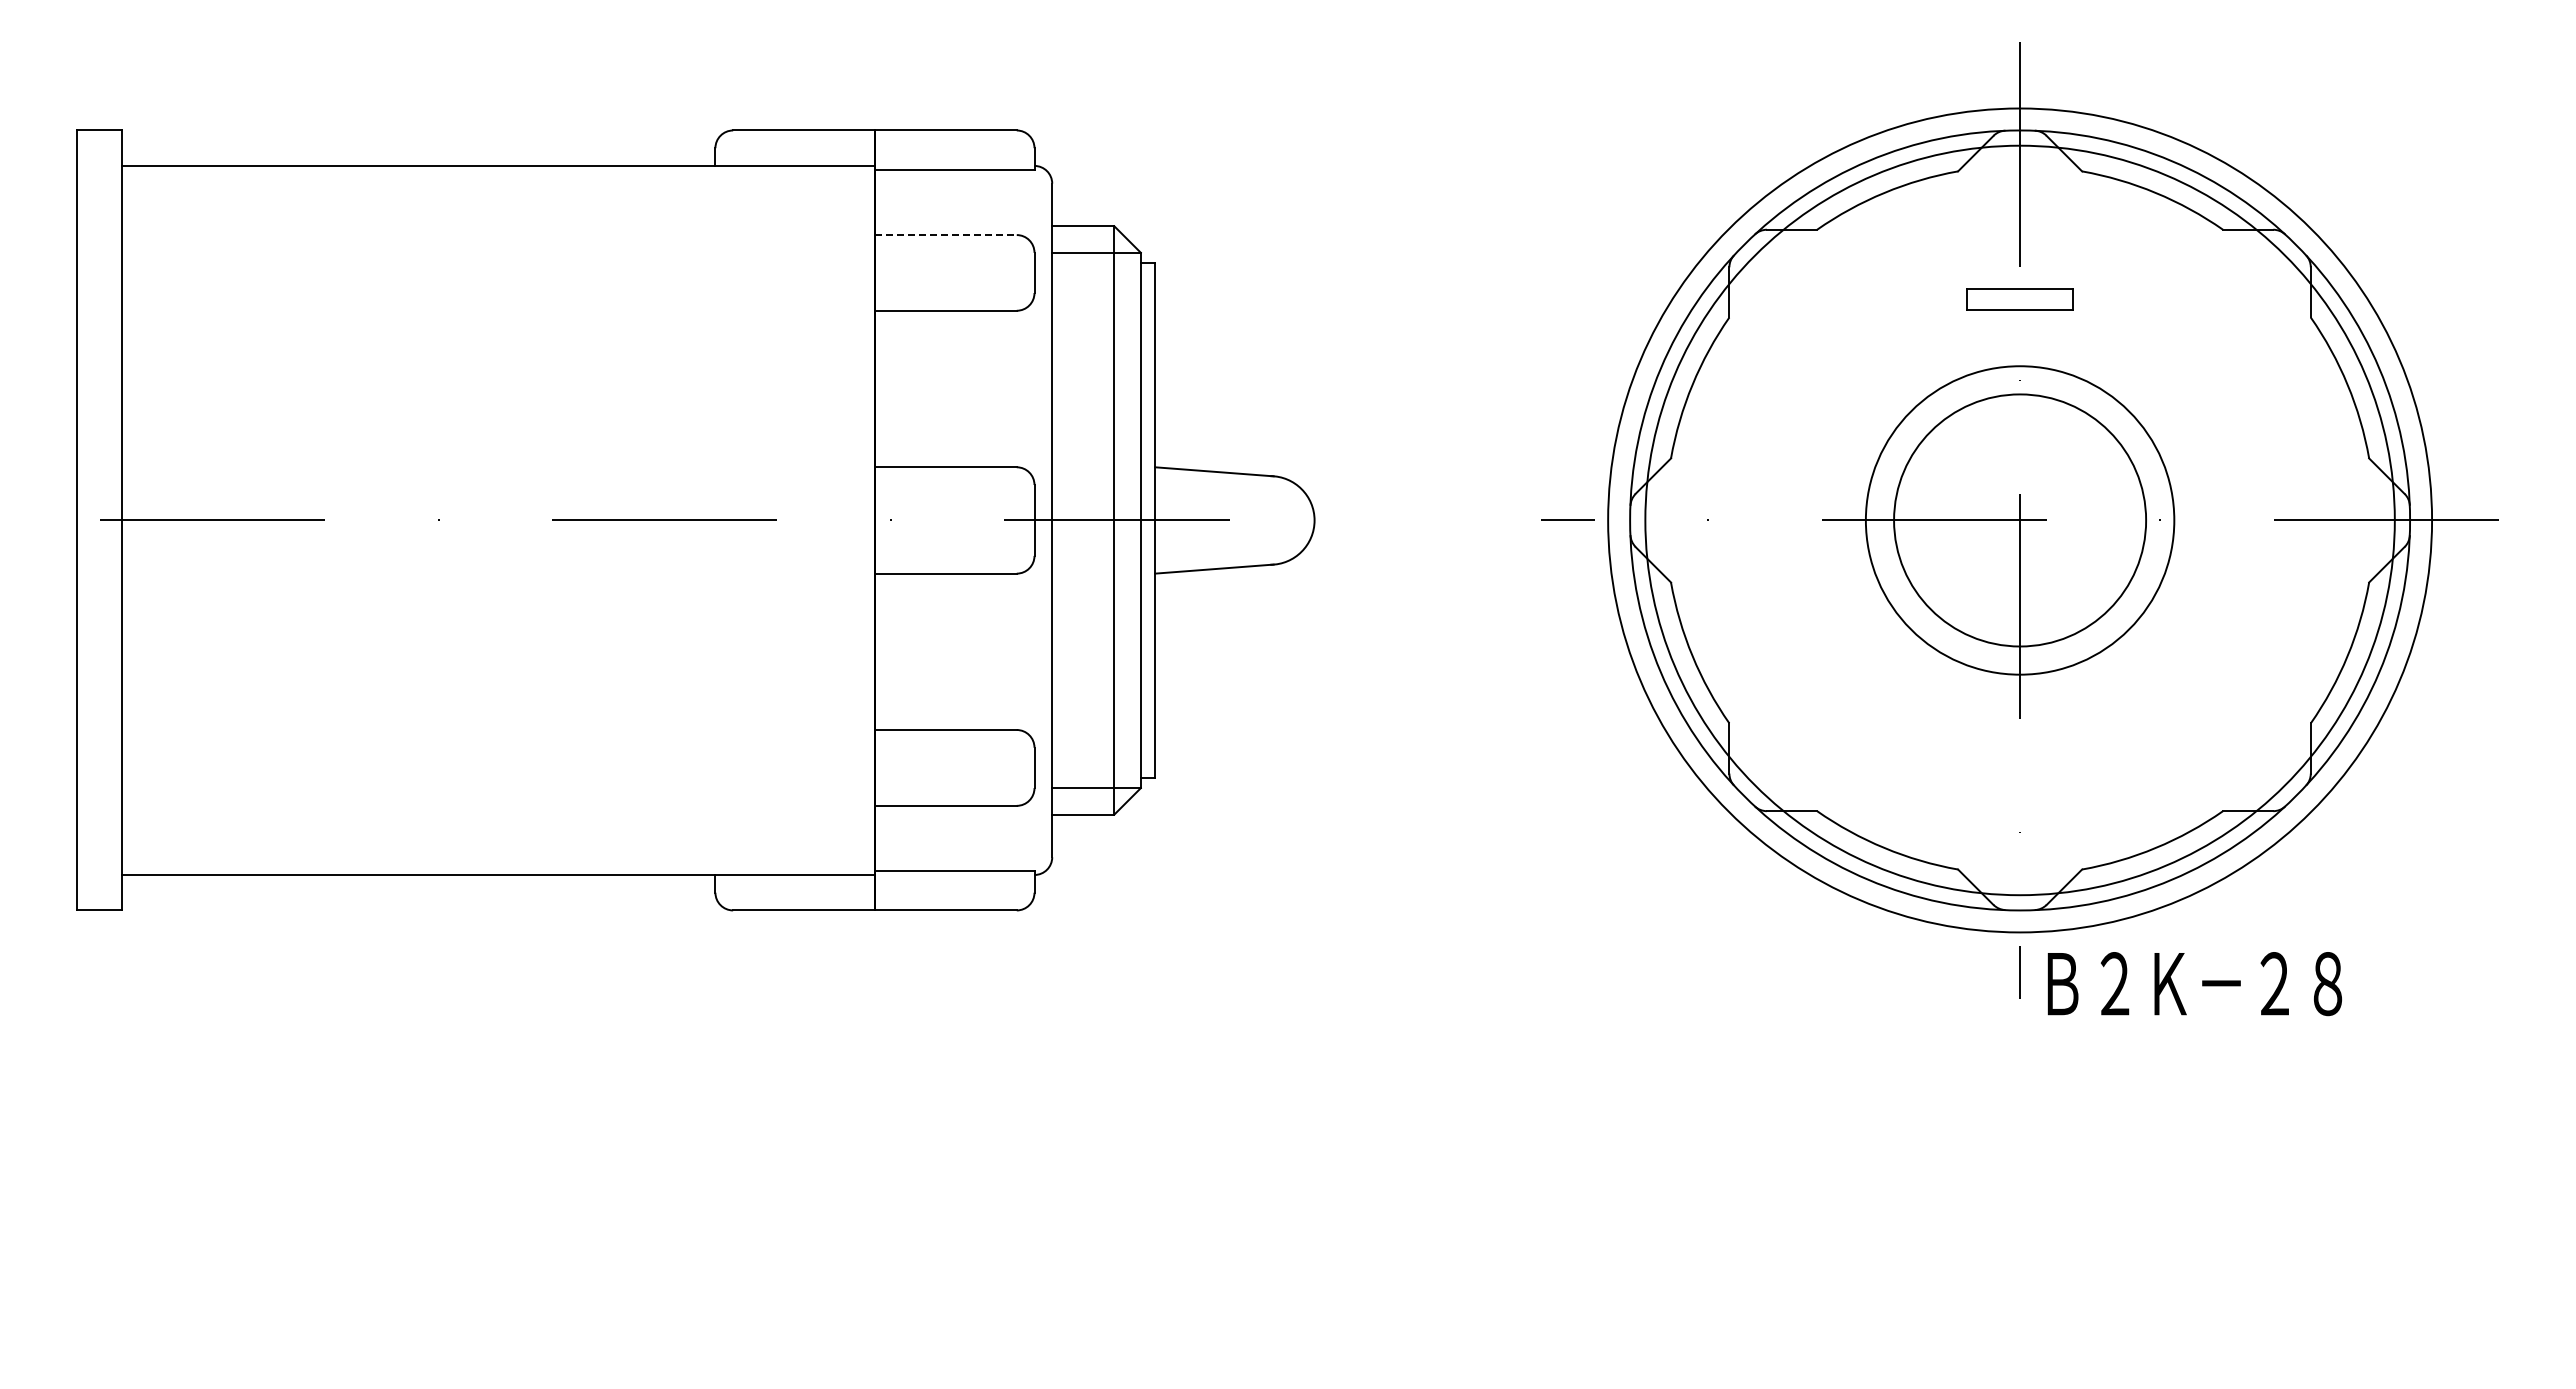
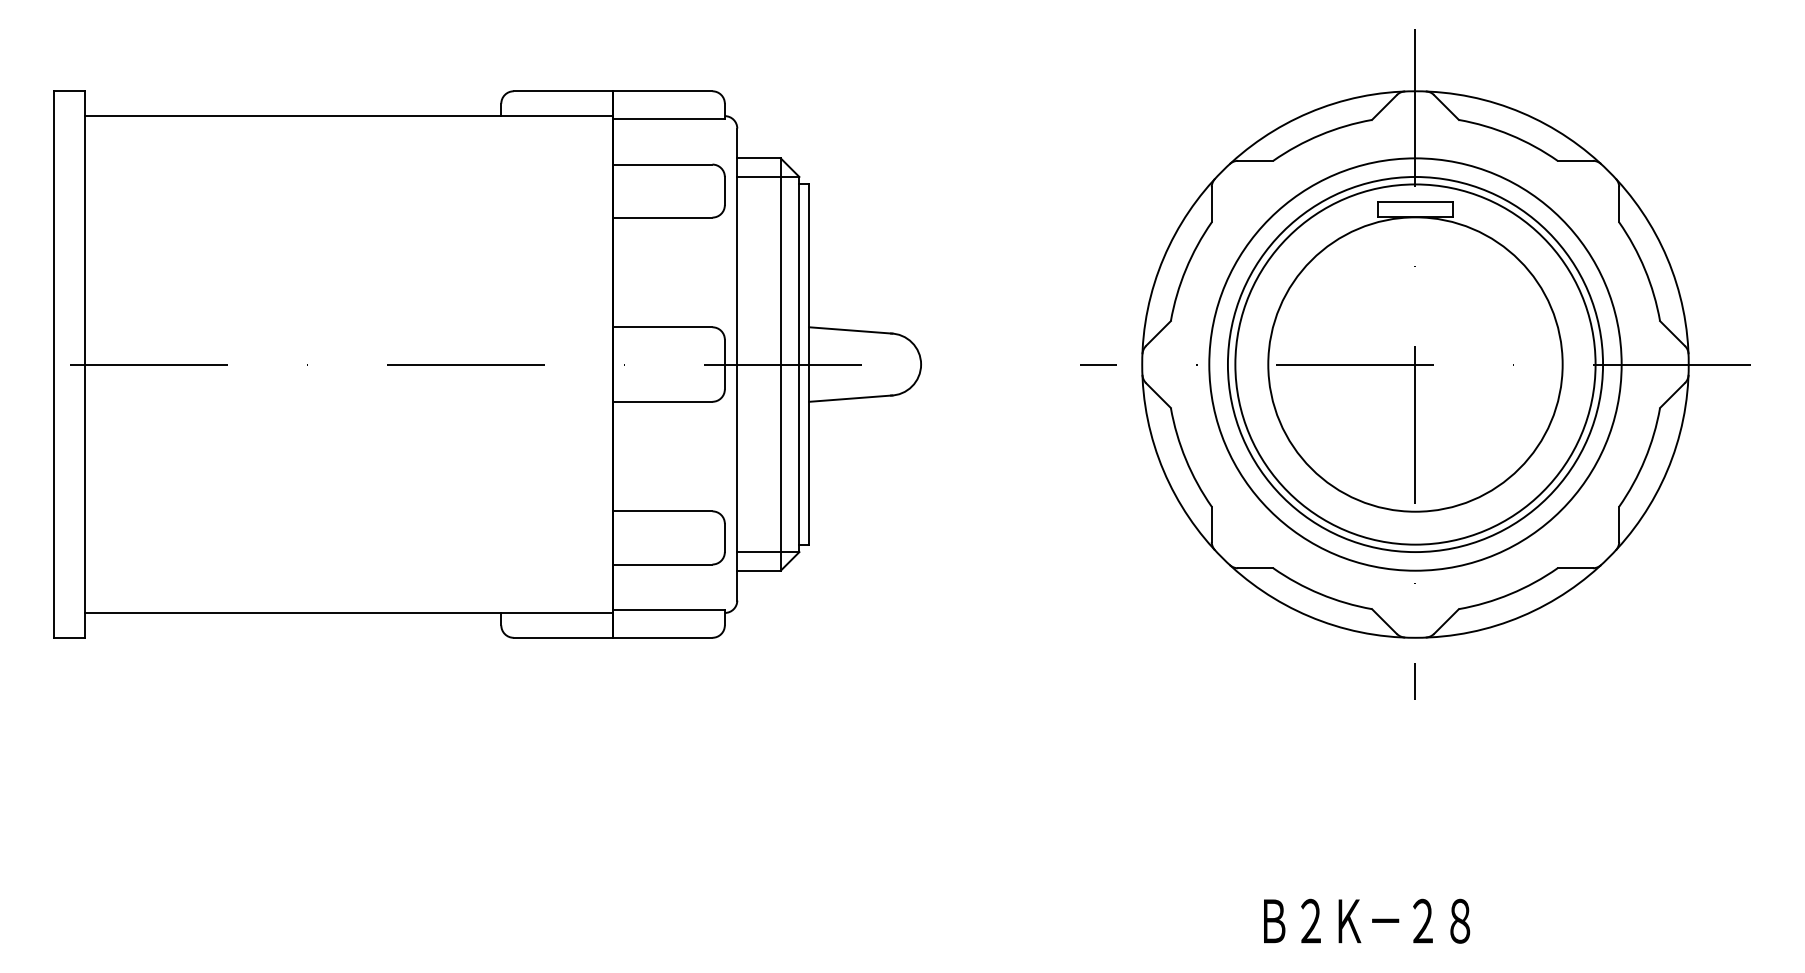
line: (945, 235) -> (662, 164), dashed -> solid
circle: (2019, 520) -> (1415, 364), size x0.71
circle: (2019, 520) -> (1415, 364), size x0.71
circle: (2020, 520) -> (1415, 364), size x1.67
circle: (2020, 520) -> (1415, 364), size x1.67
text: (2194, 984) -> (1366, 921), moved

